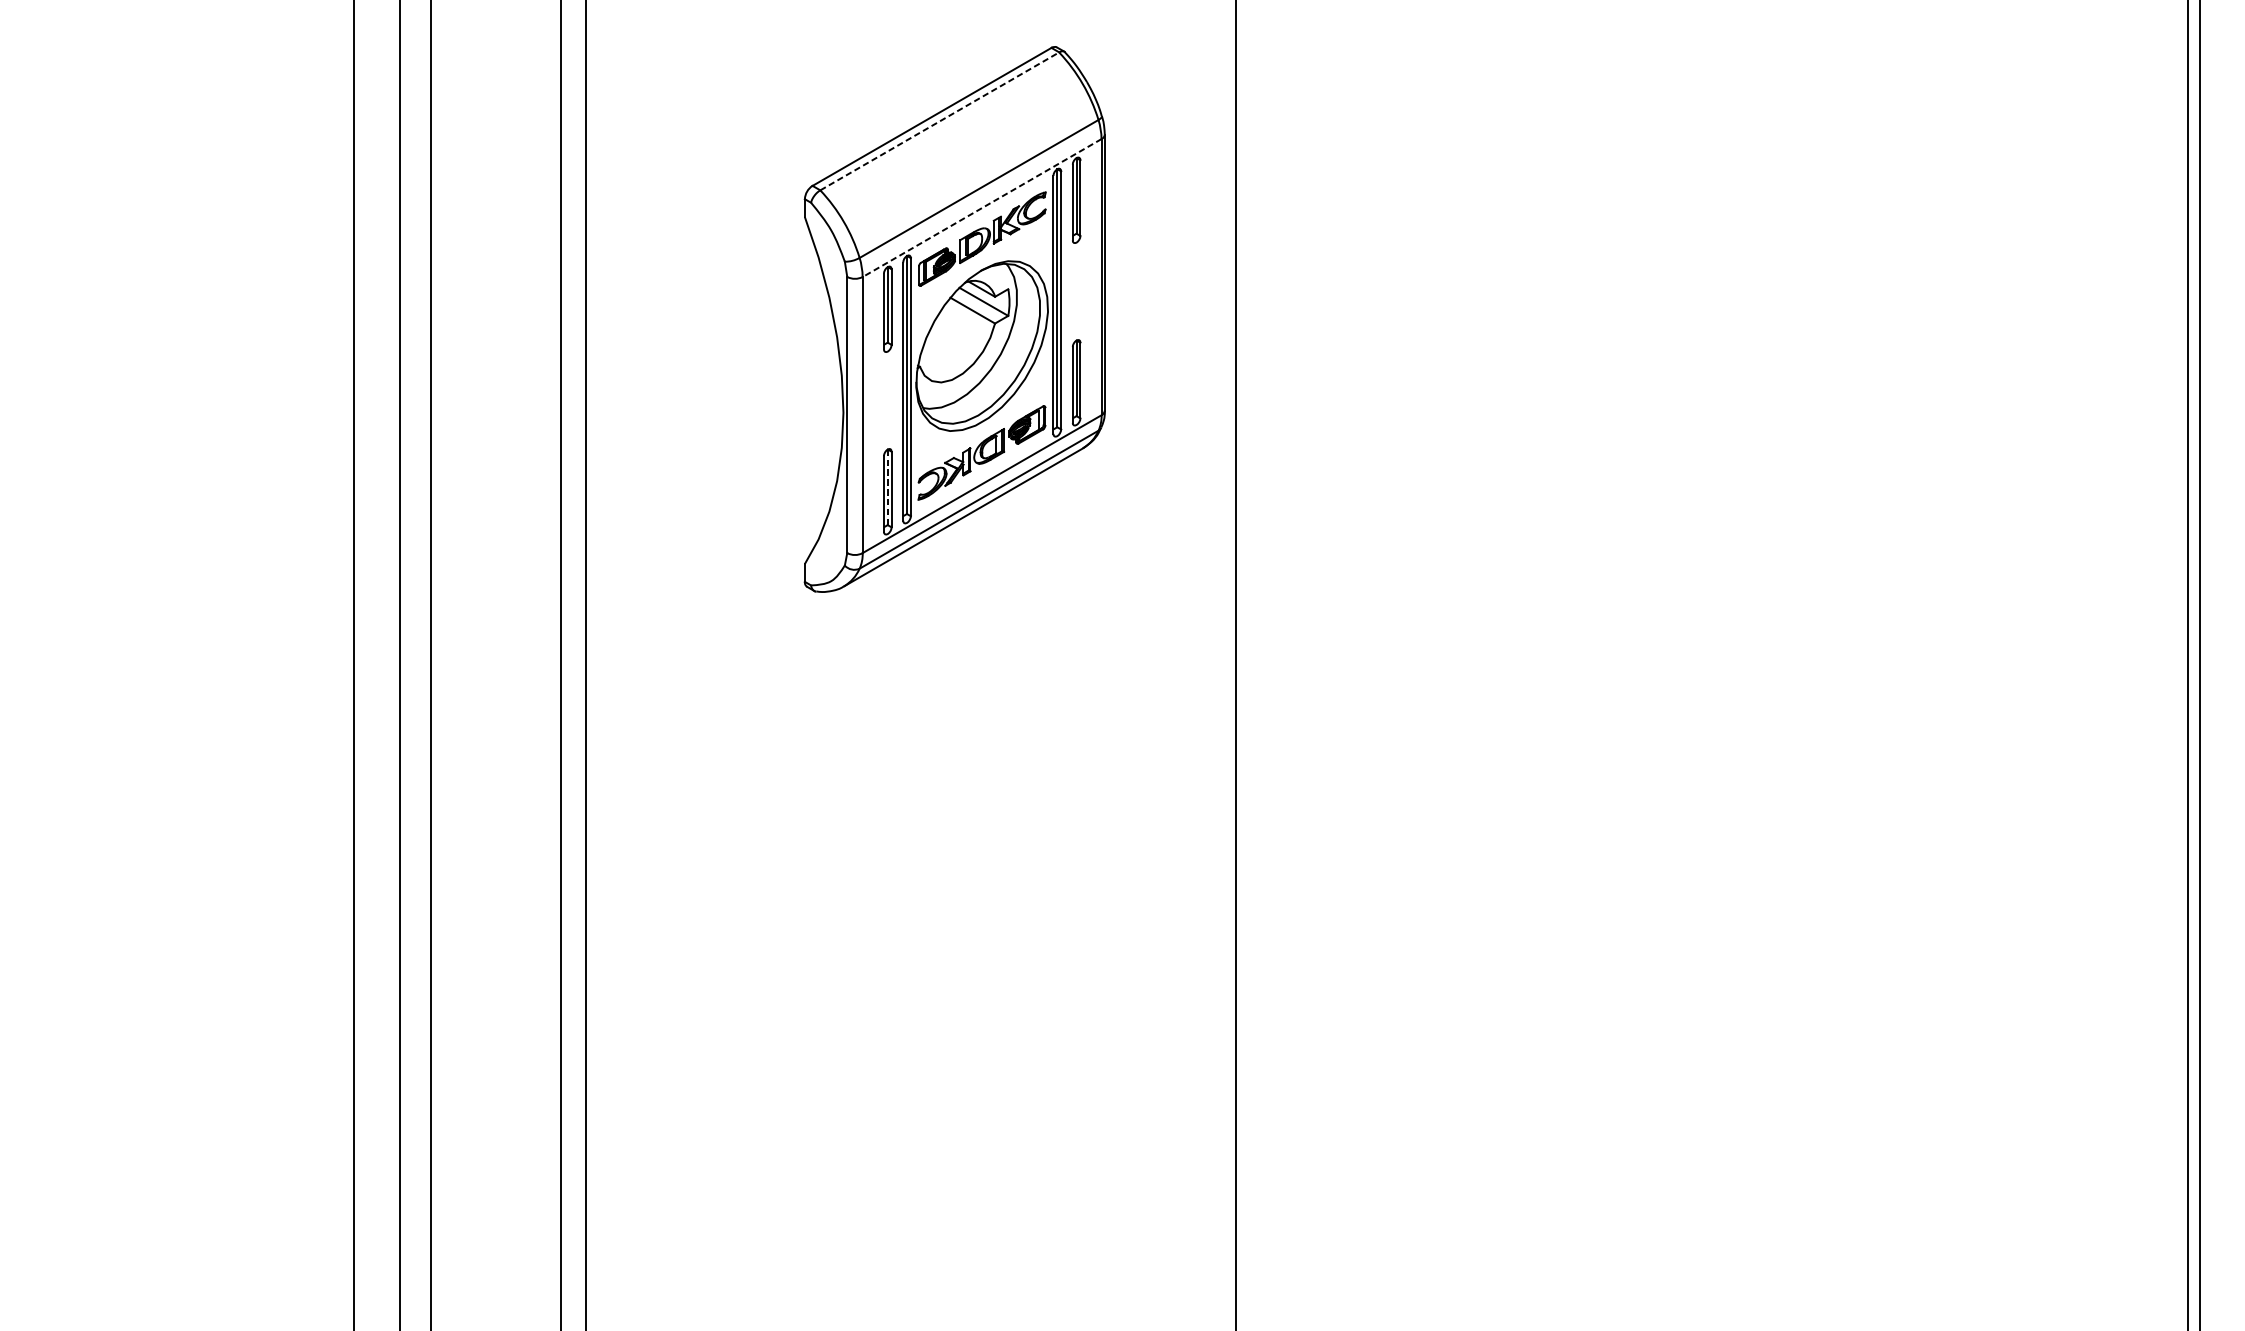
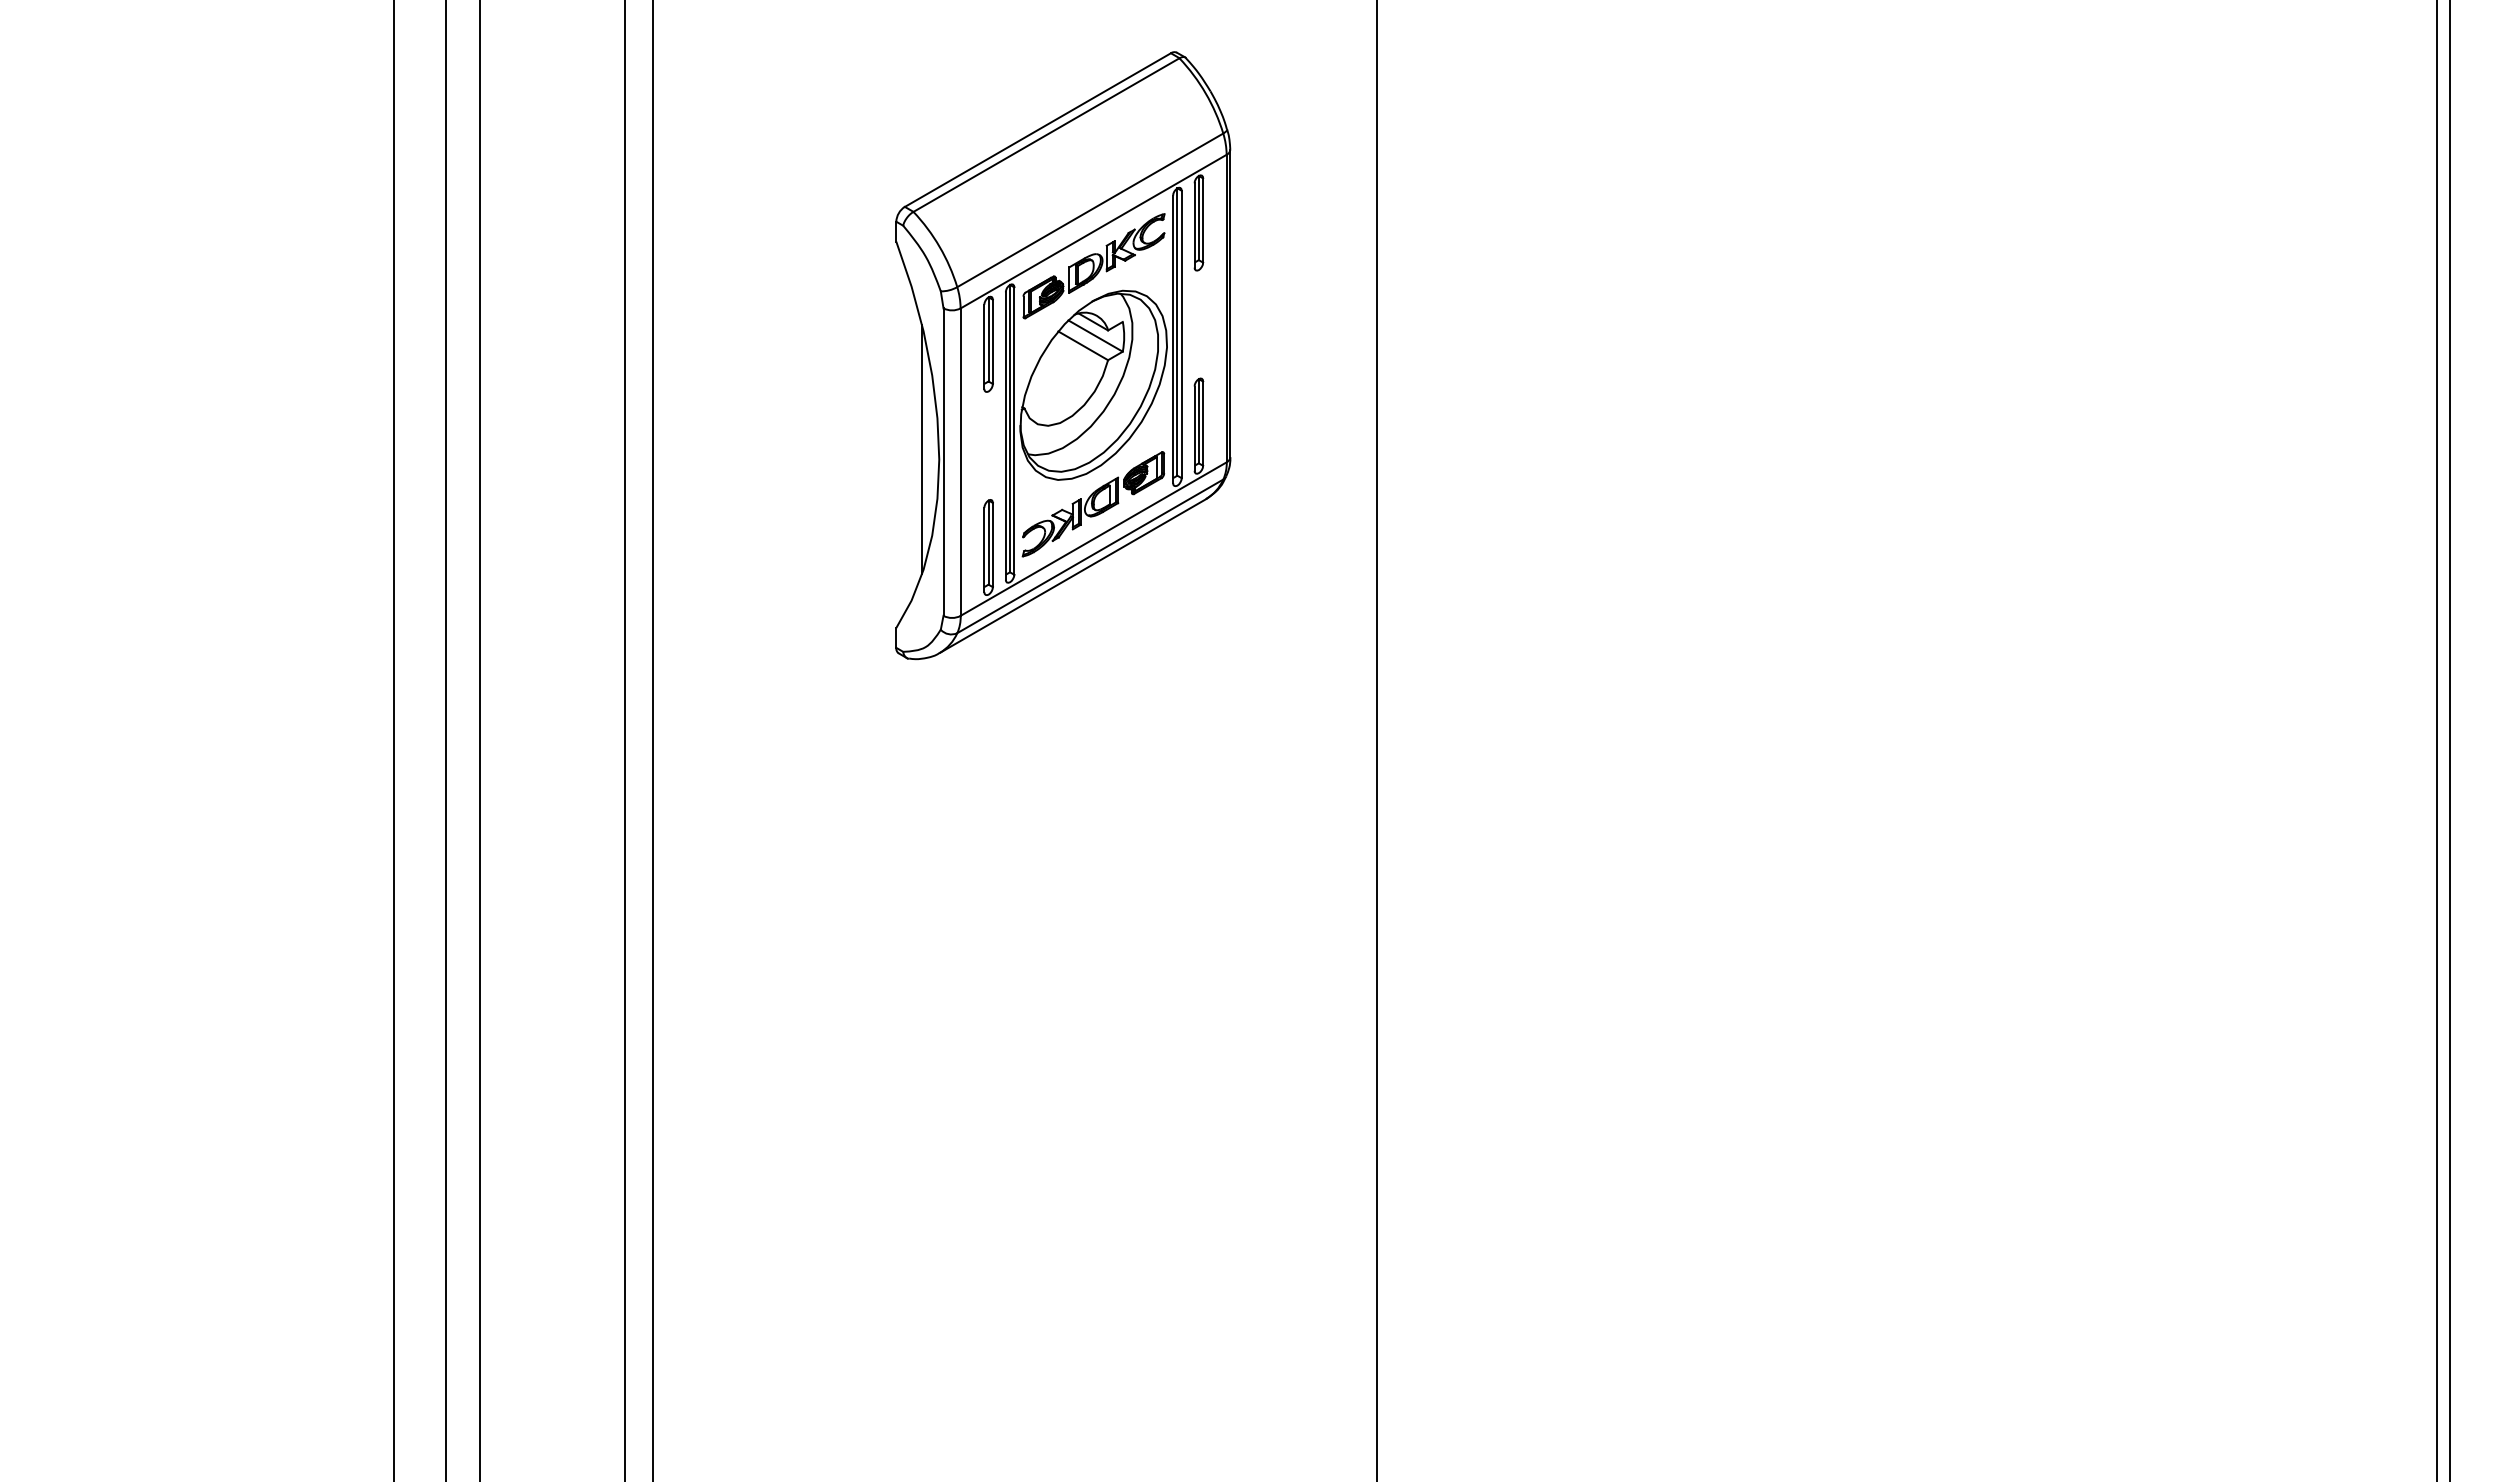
line: (939, 121) -> (1046, 135), dashed -> solid
line: (981, 207) -> (1093, 231), dashed -> solid
line: (828, 403) -> (922, 449), added
line: (887, 487) -> (988, 542), dashed -> solid

